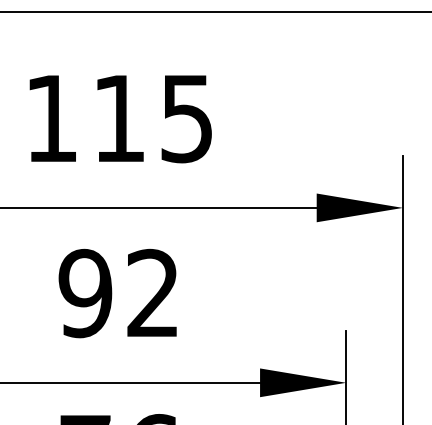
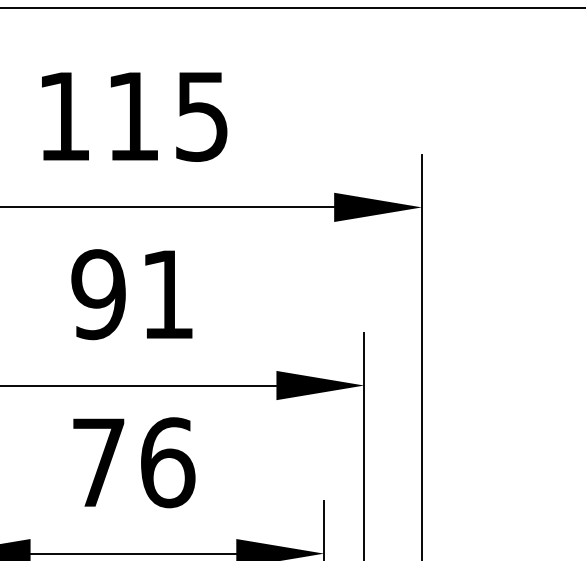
text: (152, 292) -> (166, 293), 92 -> 91

